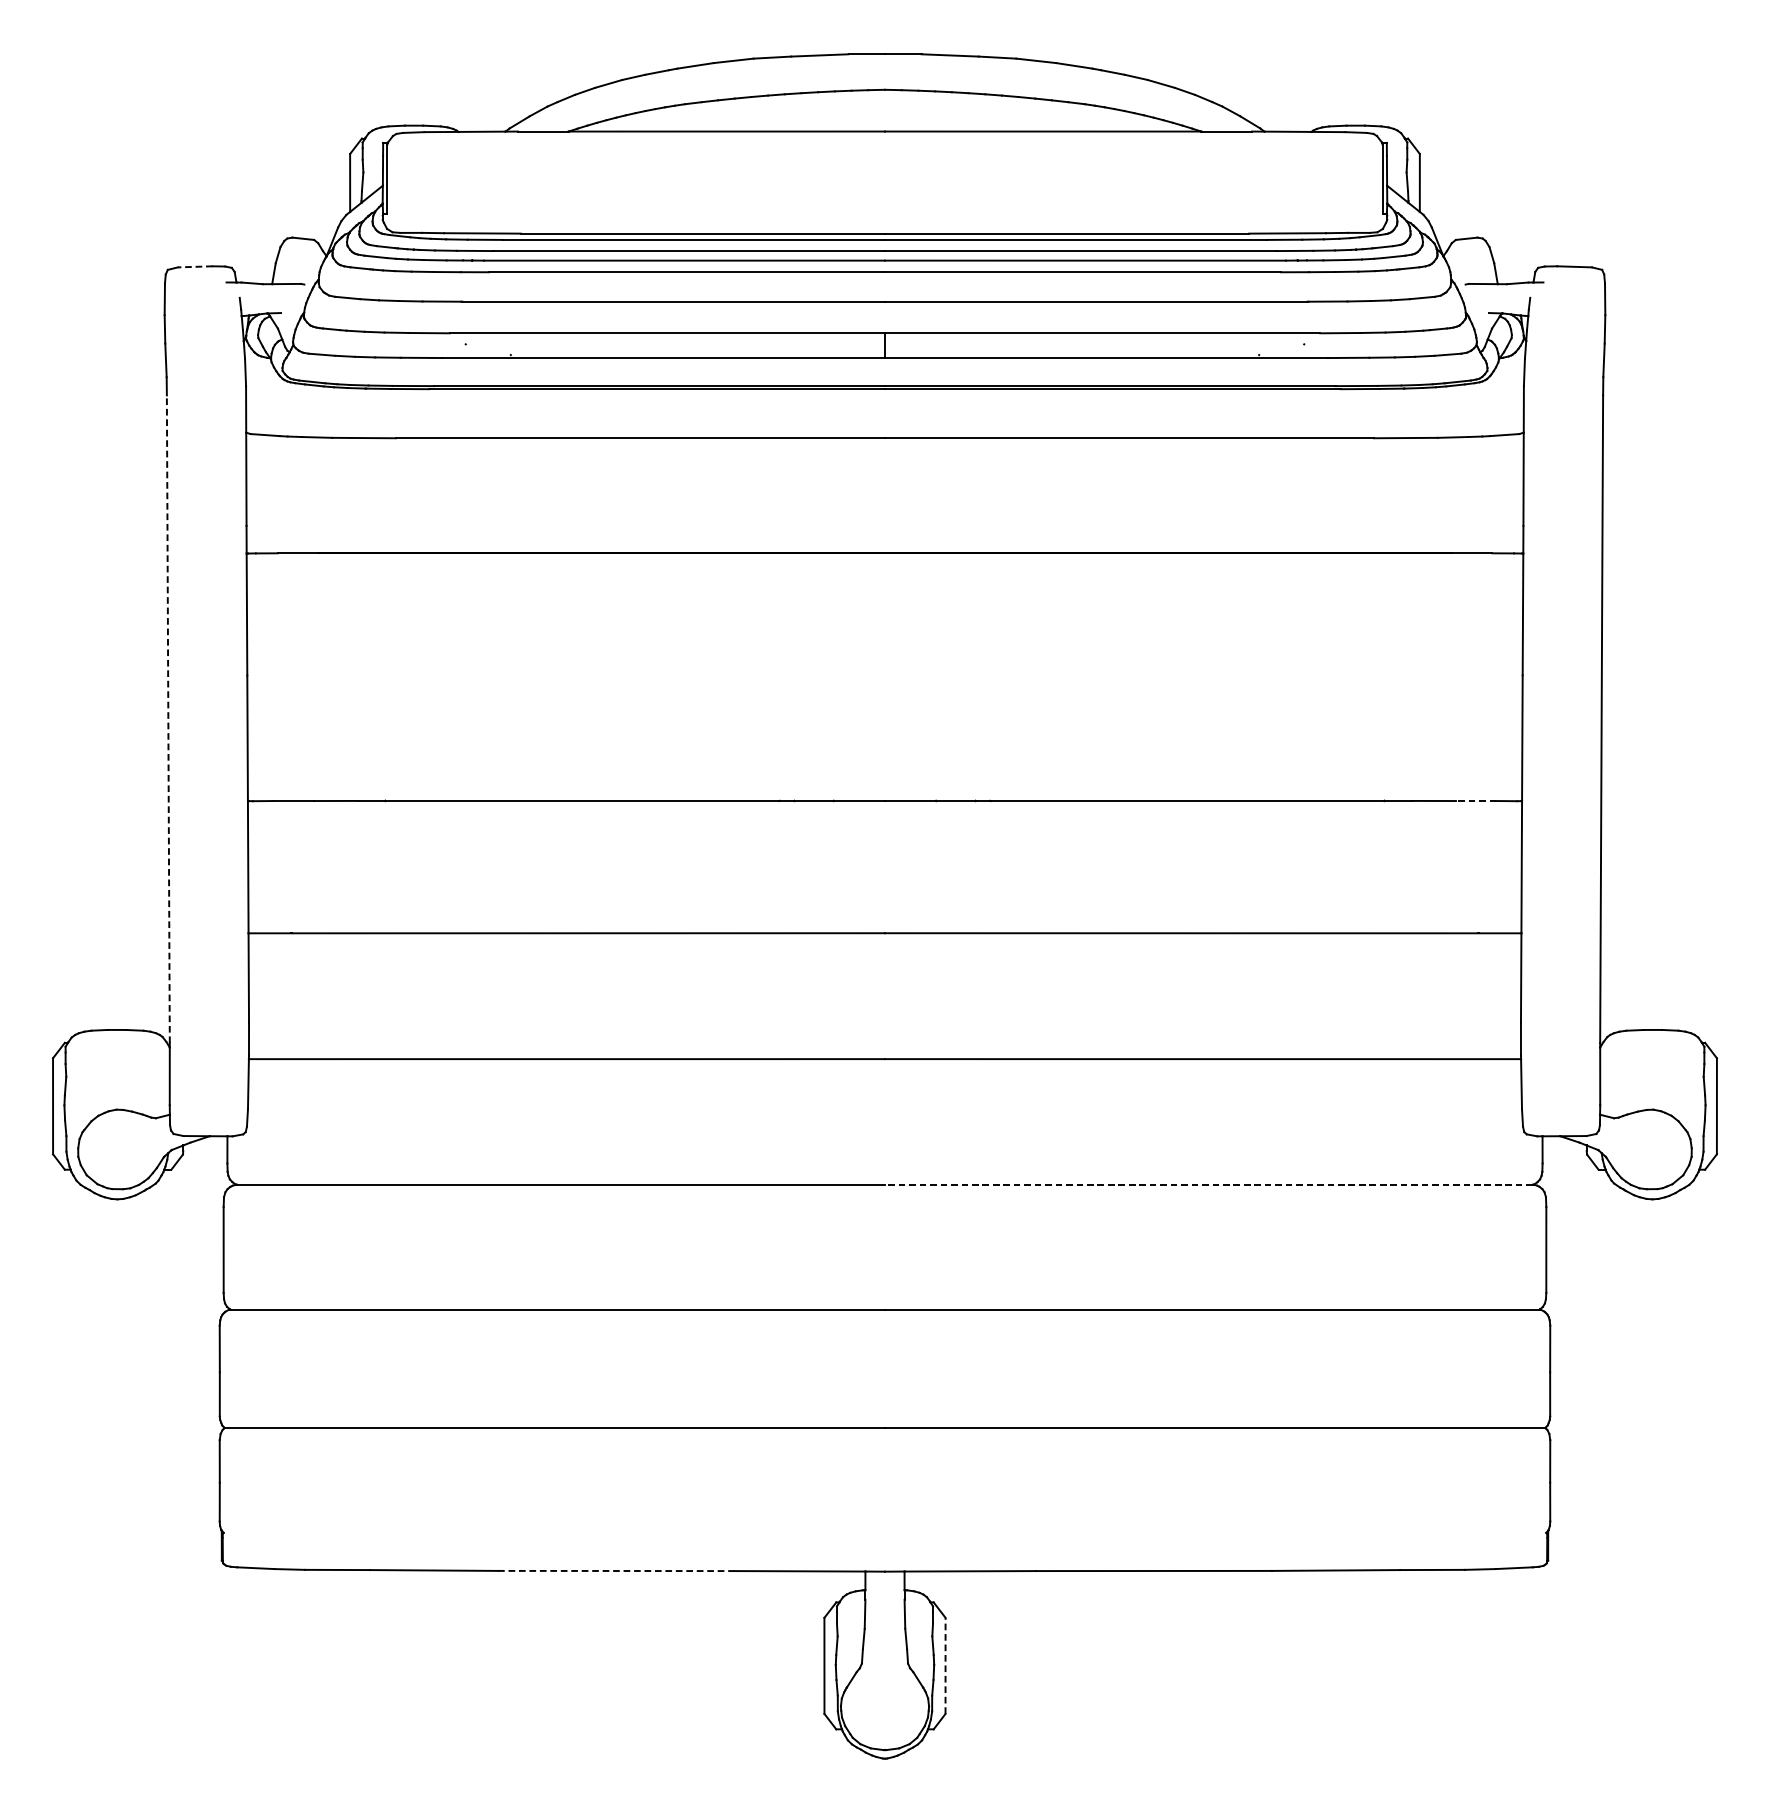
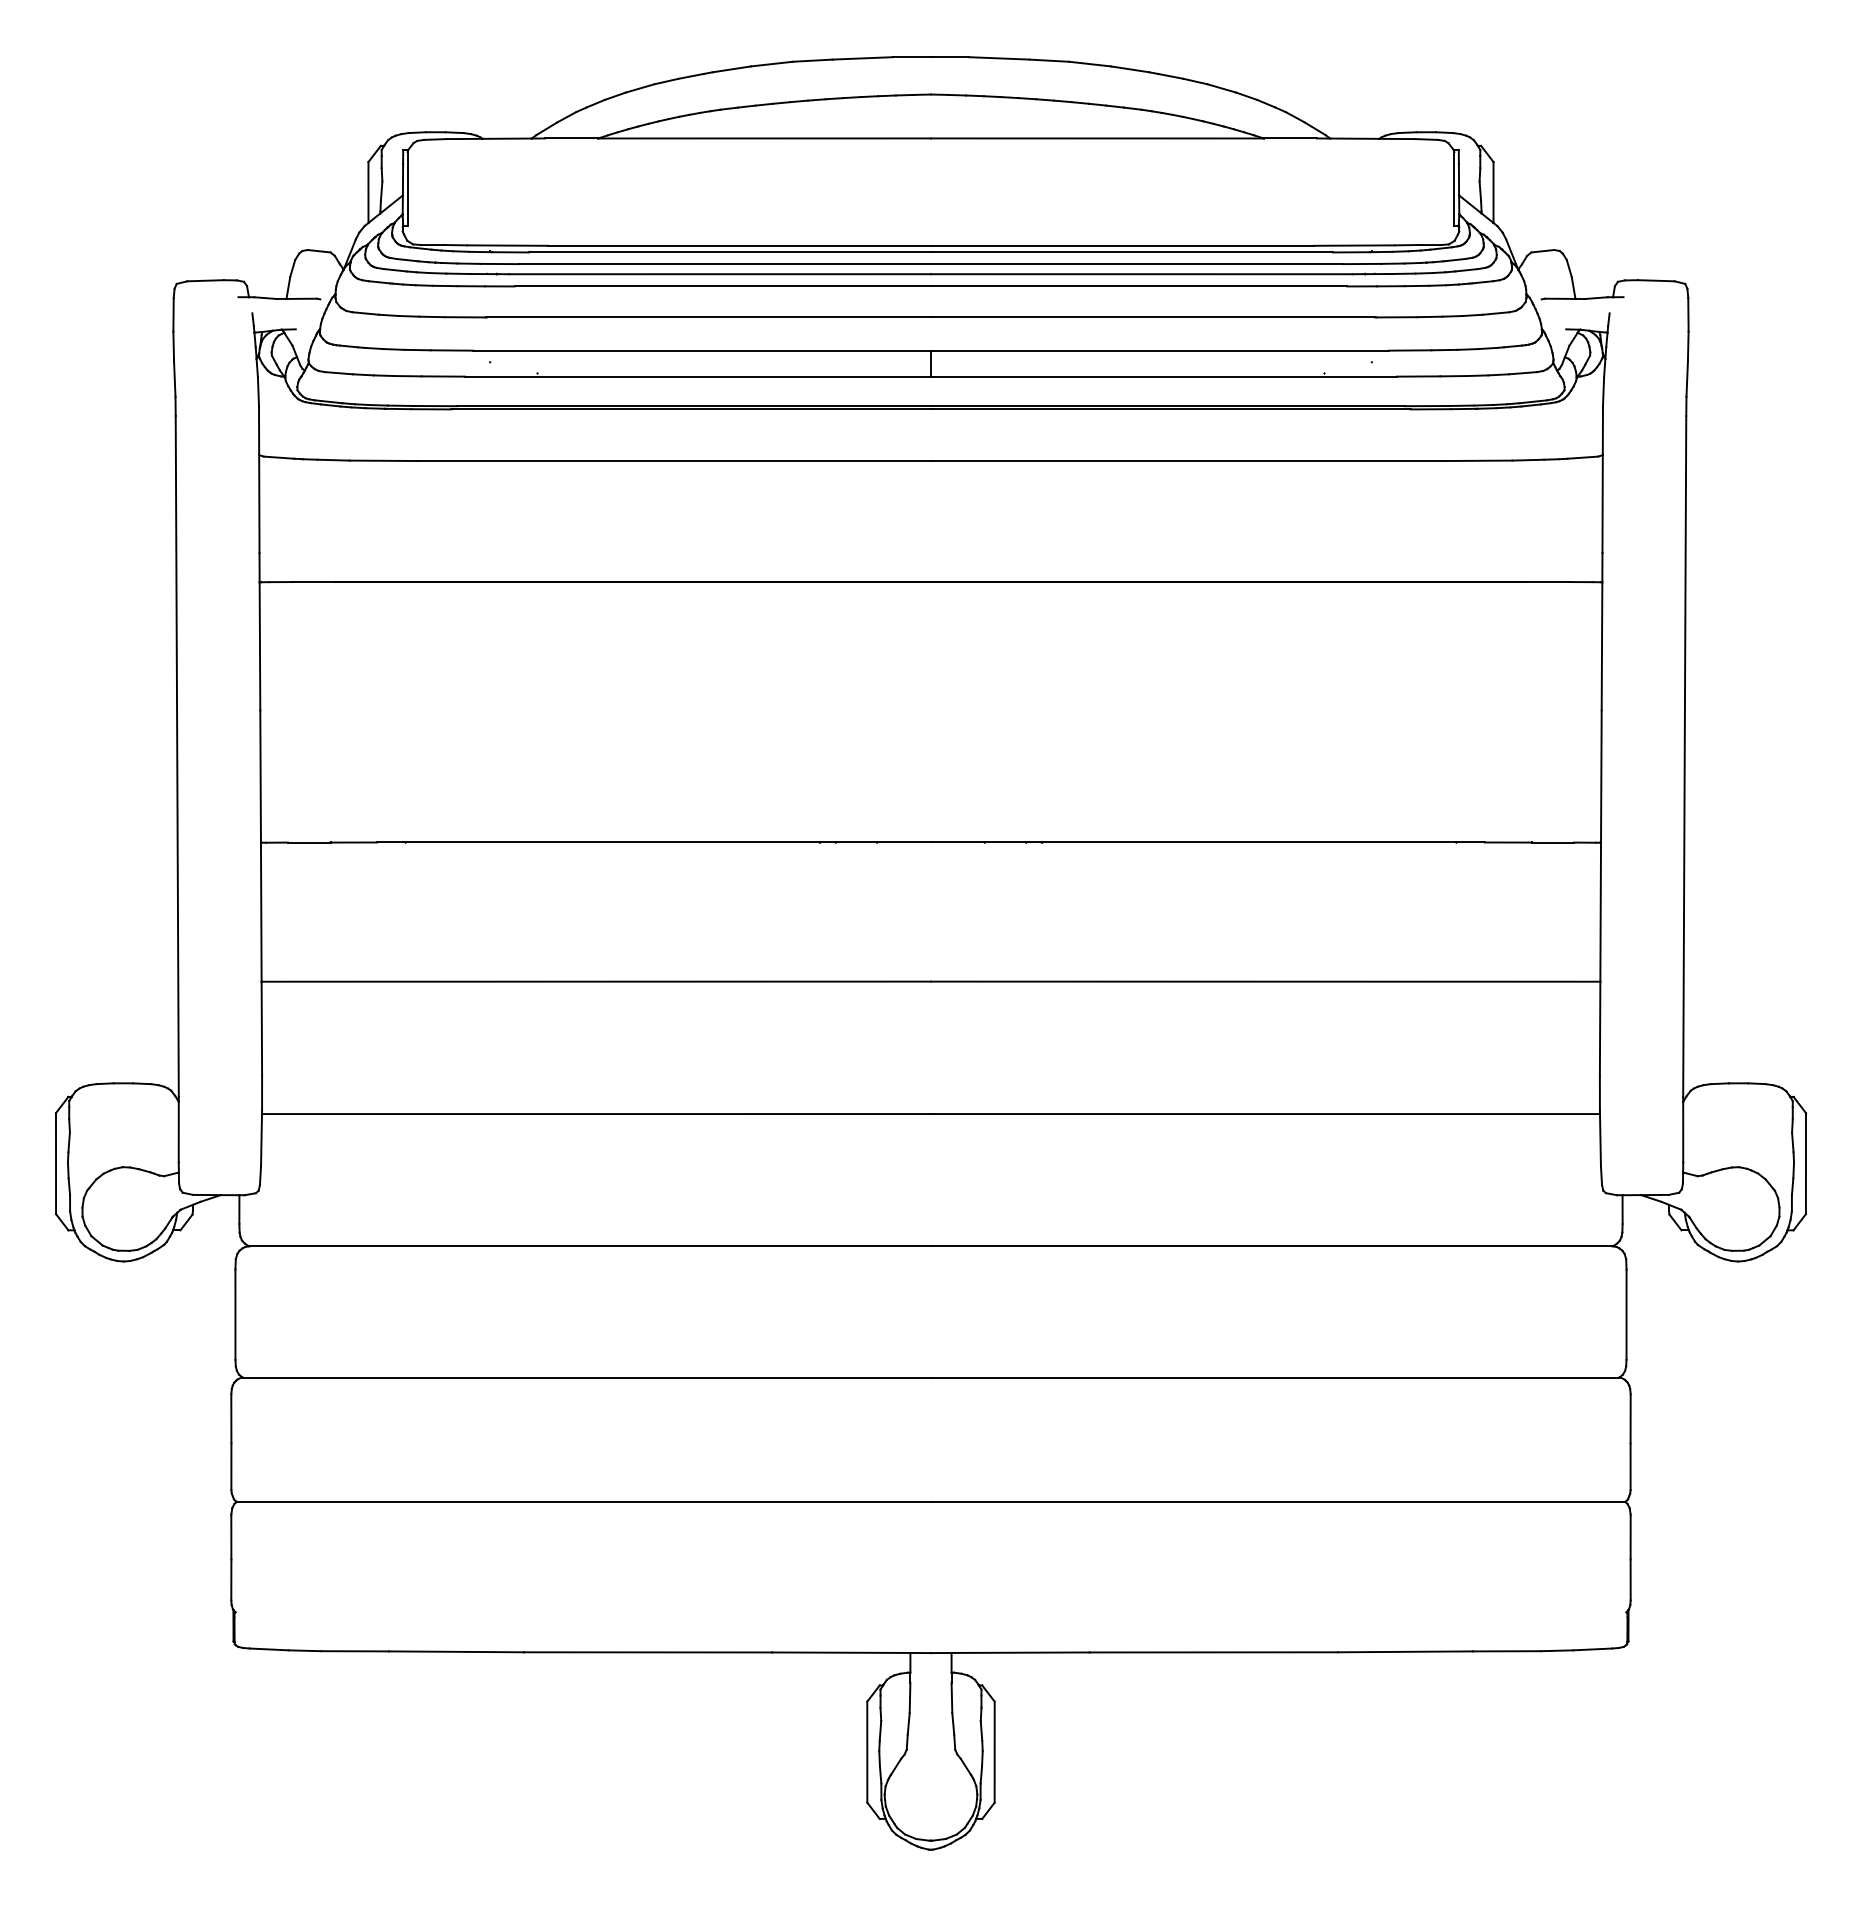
line: (195, 266) -> (205, 280), dashed -> solid
line: (168, 719) -> (177, 756), dashed -> solid
line: (1475, 800) -> (1552, 842), dashed -> solid
line: (1208, 1185) -> (1271, 1246), dashed -> solid
line: (616, 1571) -> (648, 1652), dashed -> solid
line: (945, 1666) -> (994, 1752), dashed -> solid

